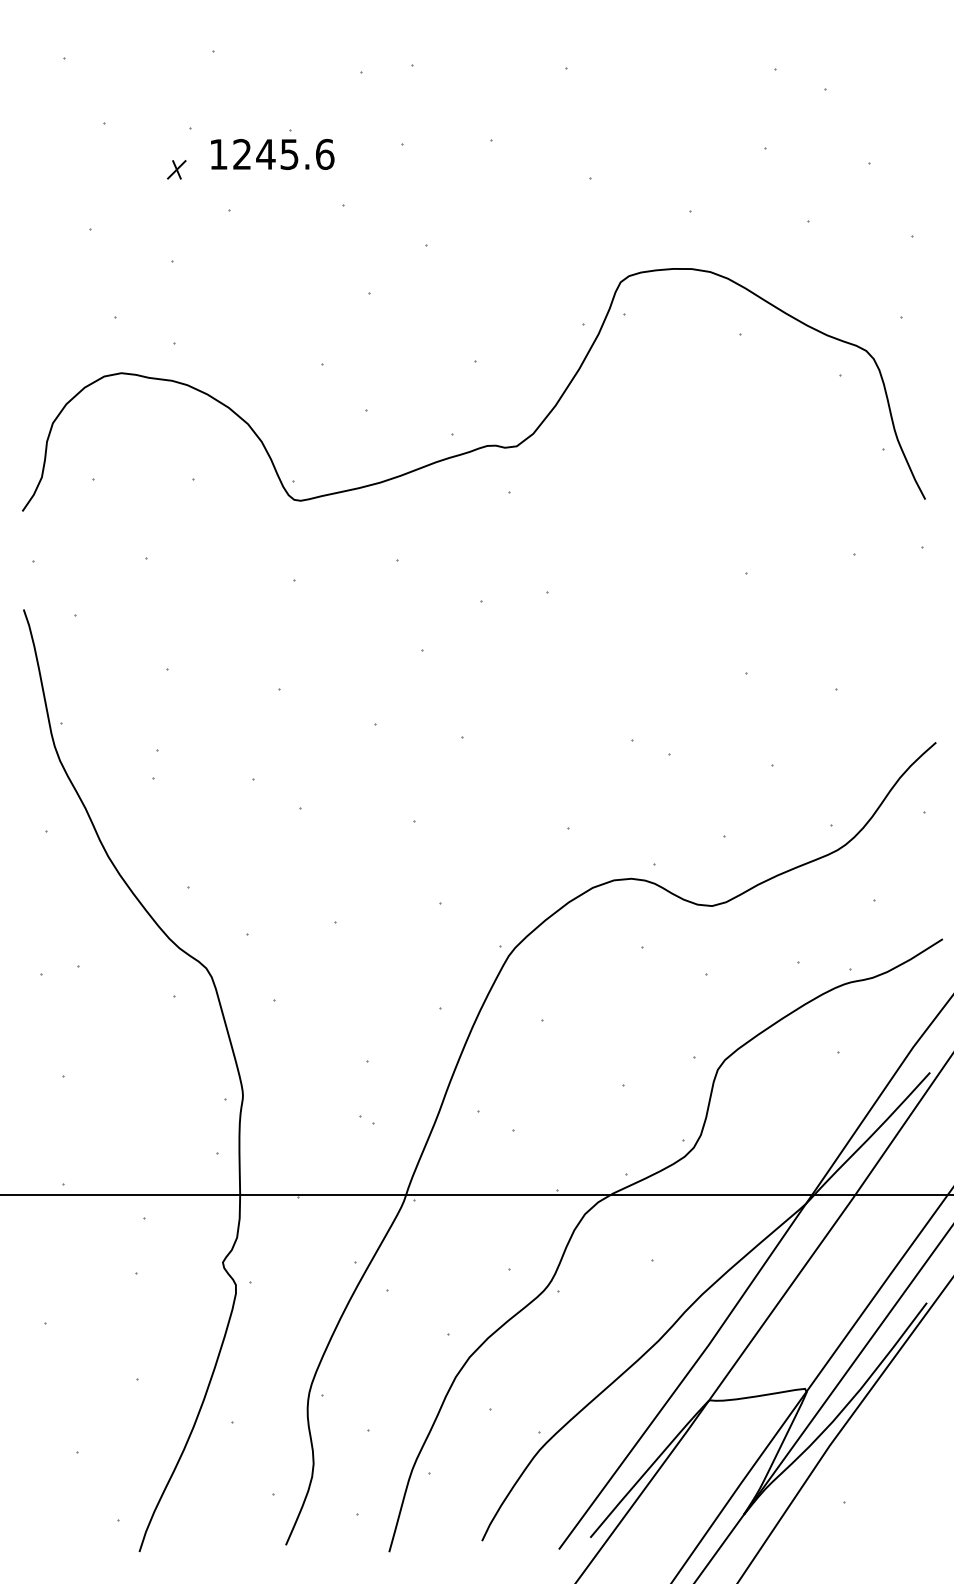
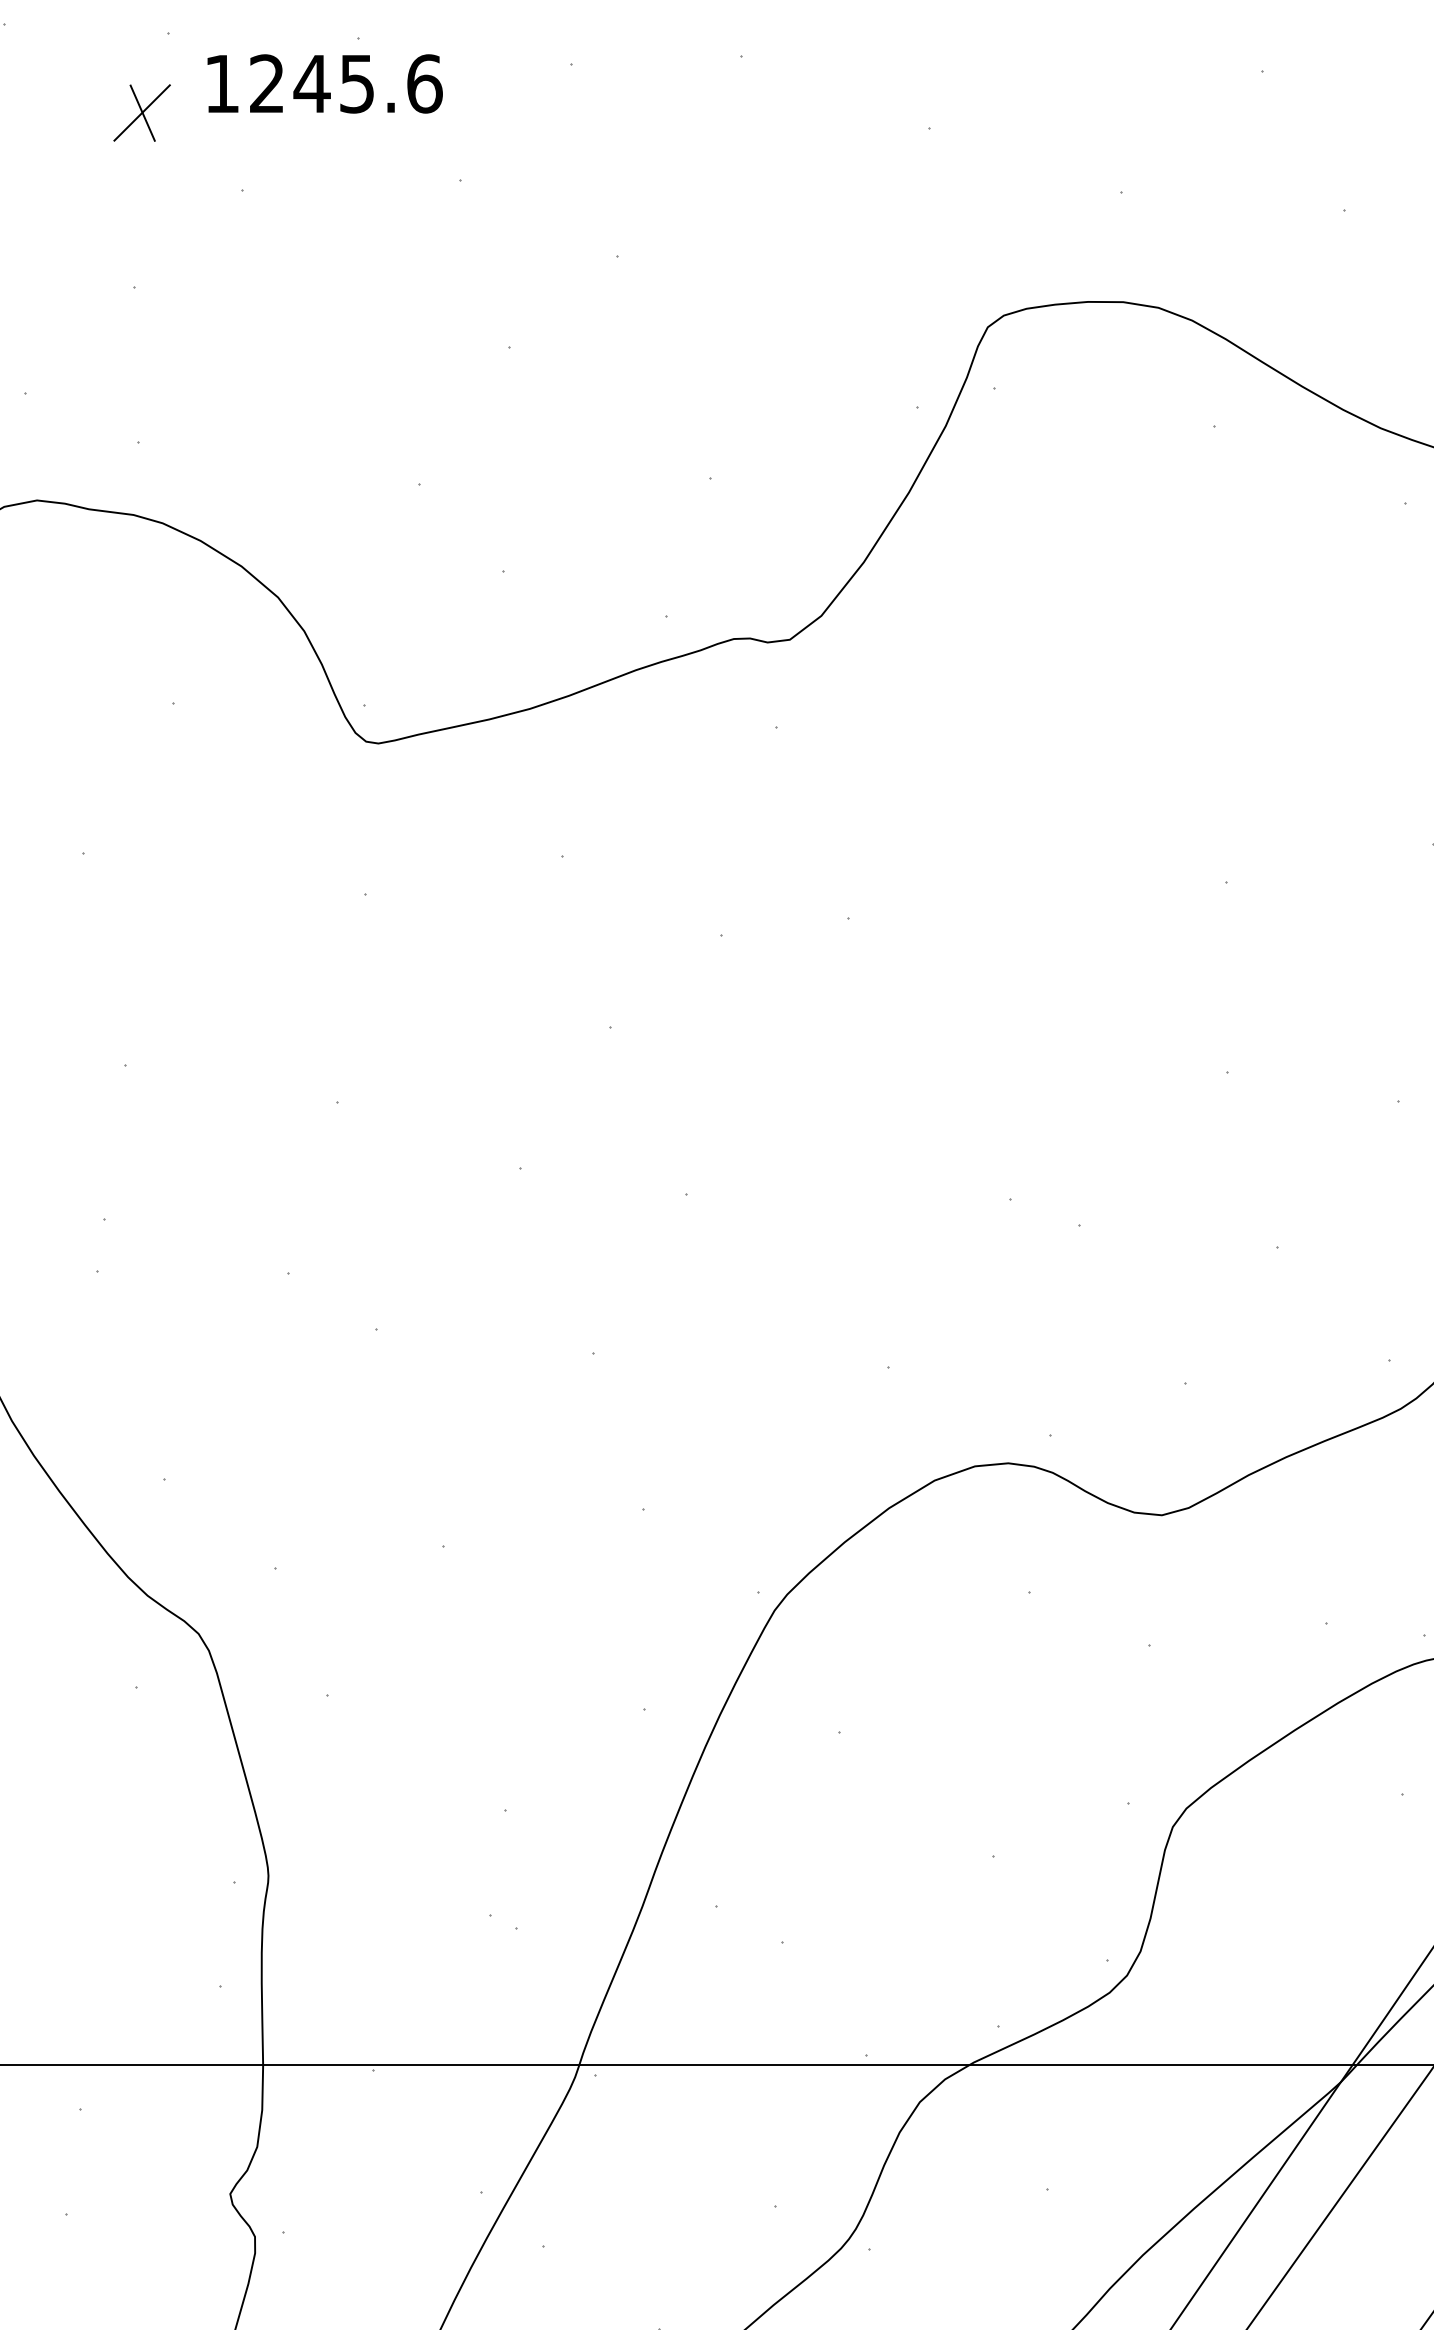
part: (176, 169) -> (141, 112), size x1.67

